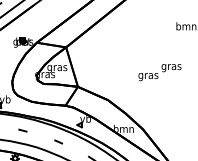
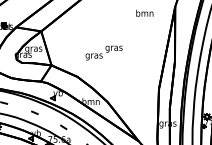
text: (159, 71) -> (103, 52), moved

